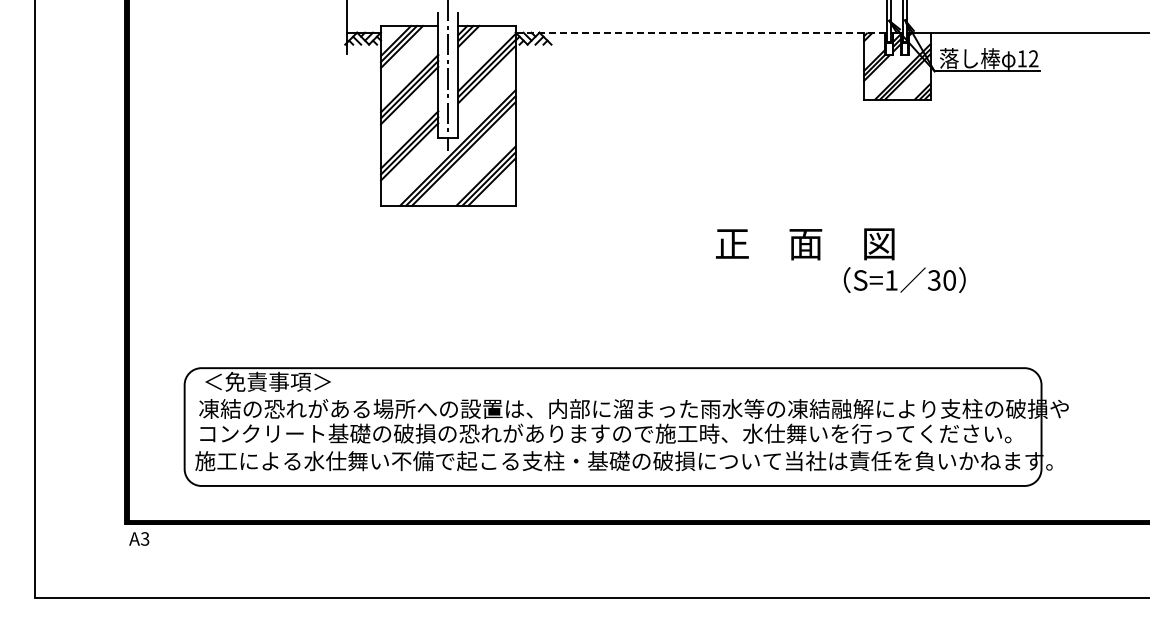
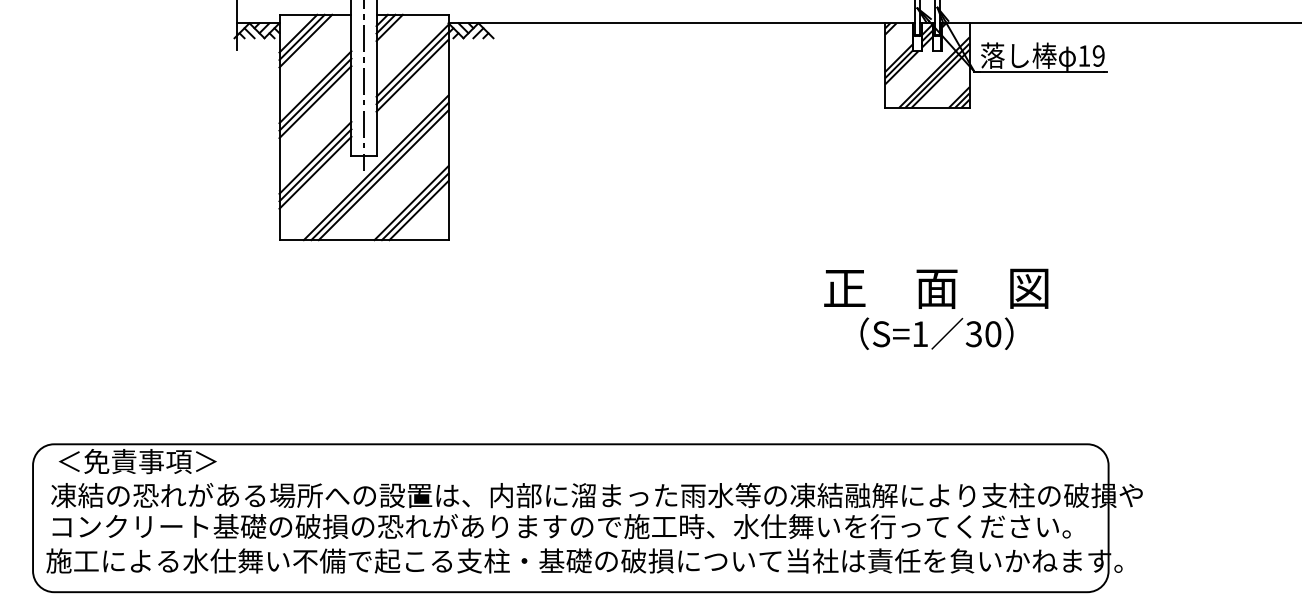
line: (701, 32) -> (681, 22), dashed -> solid
text: (1033, 58) -> (1098, 55), 12 -> 19
text: (805, 244) -> (936, 289), moved

